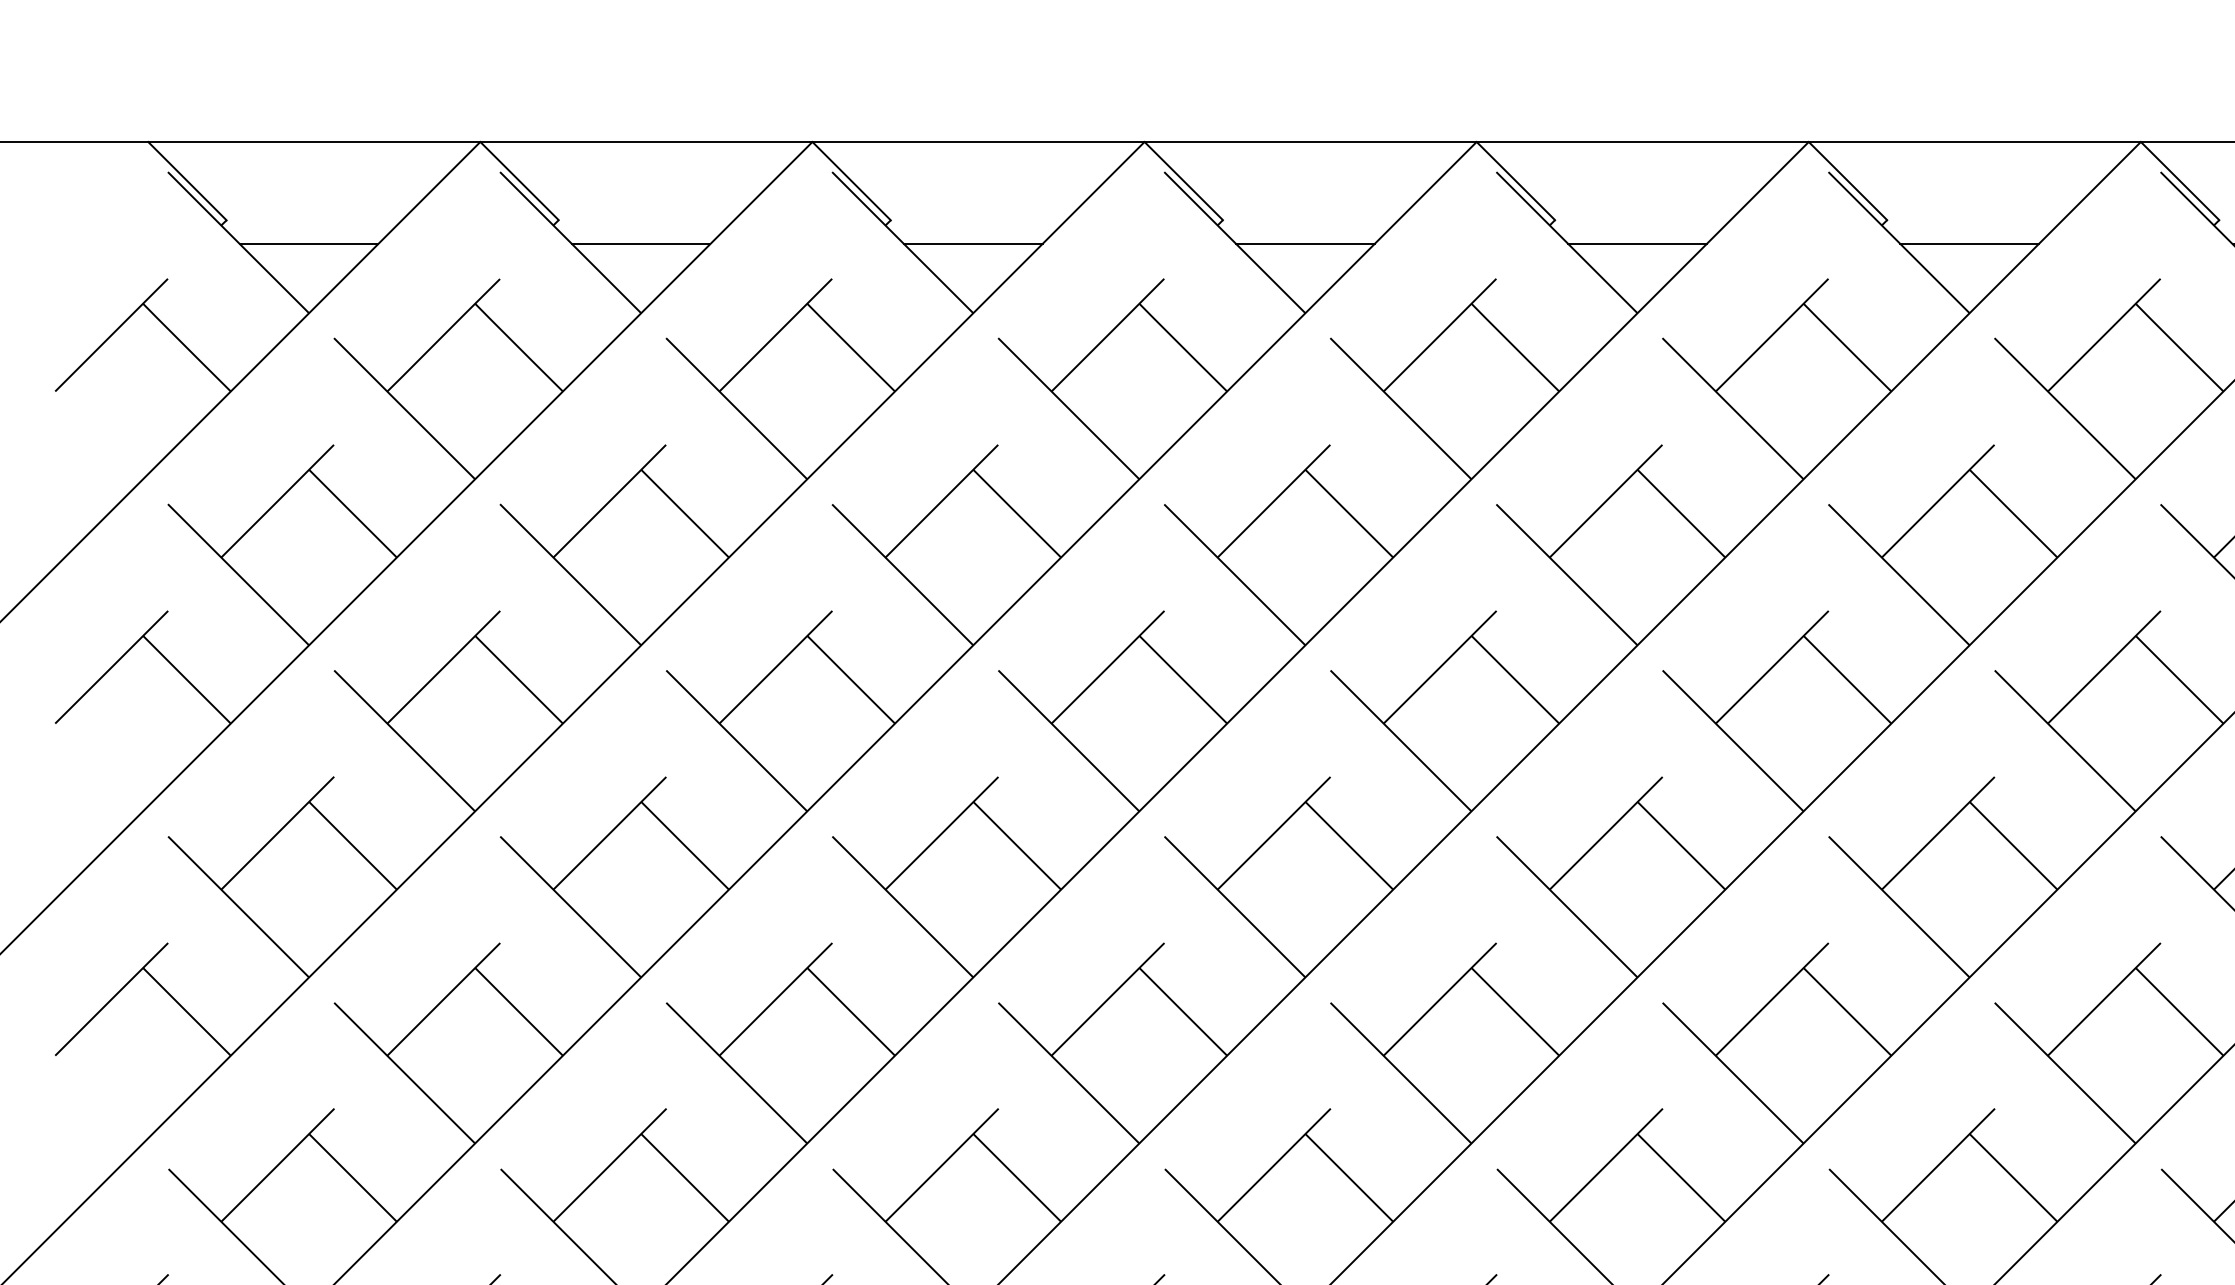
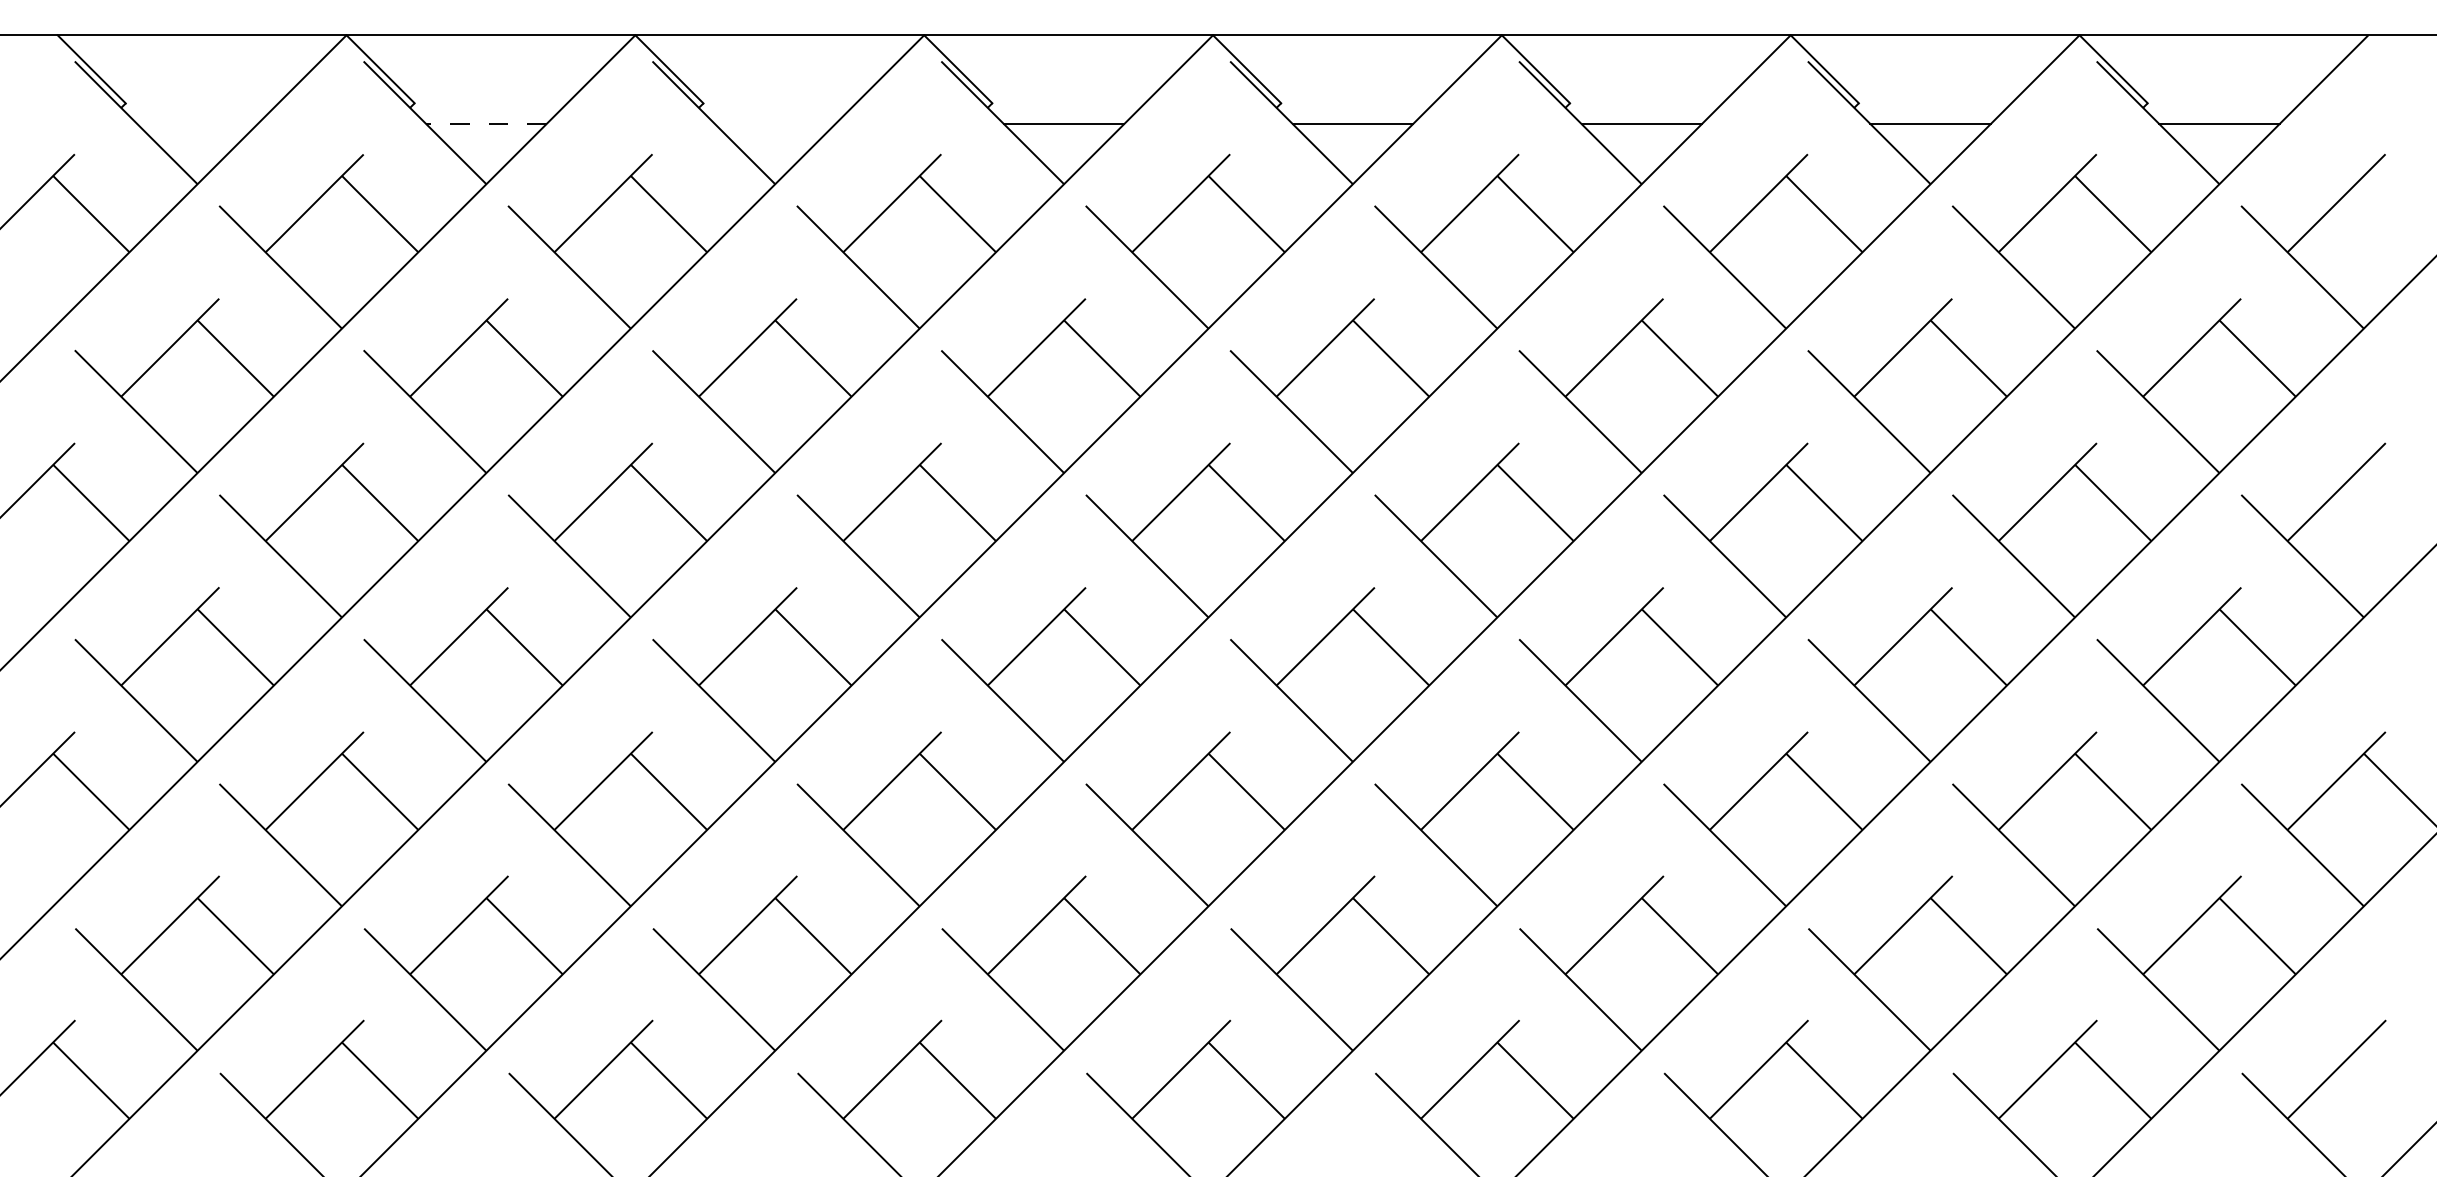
line: (309, 244) -> (197, 124), removed
line: (640, 244) -> (485, 124), solid -> dashed
line: (973, 244) -> (775, 124), removed

